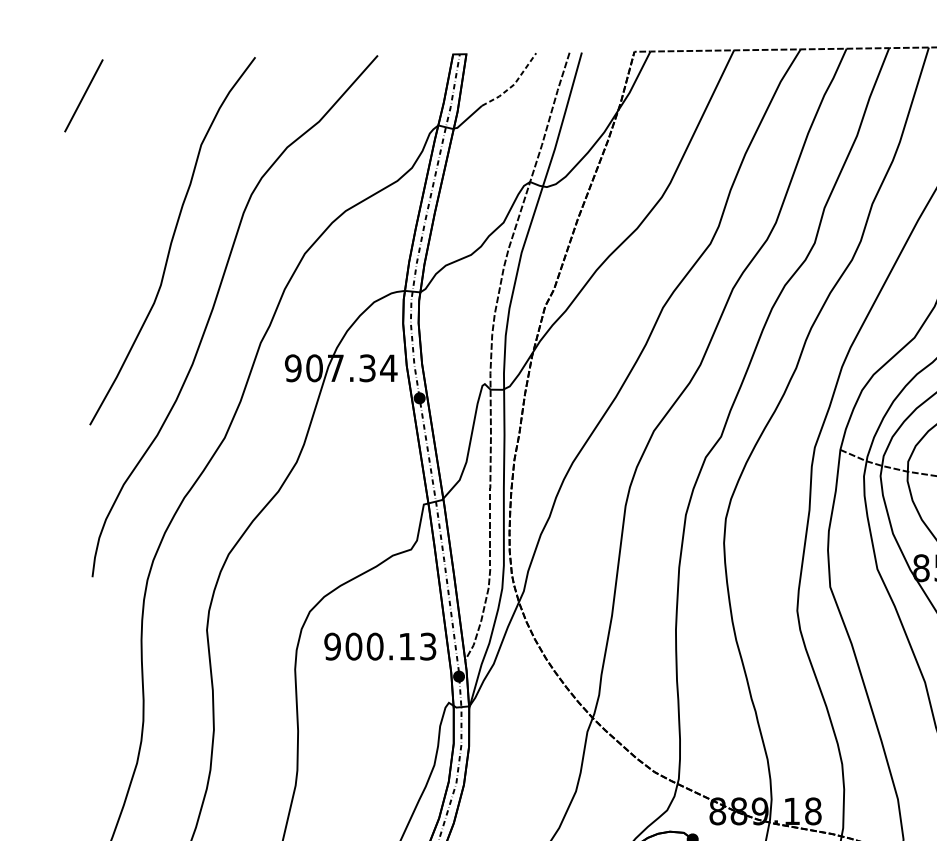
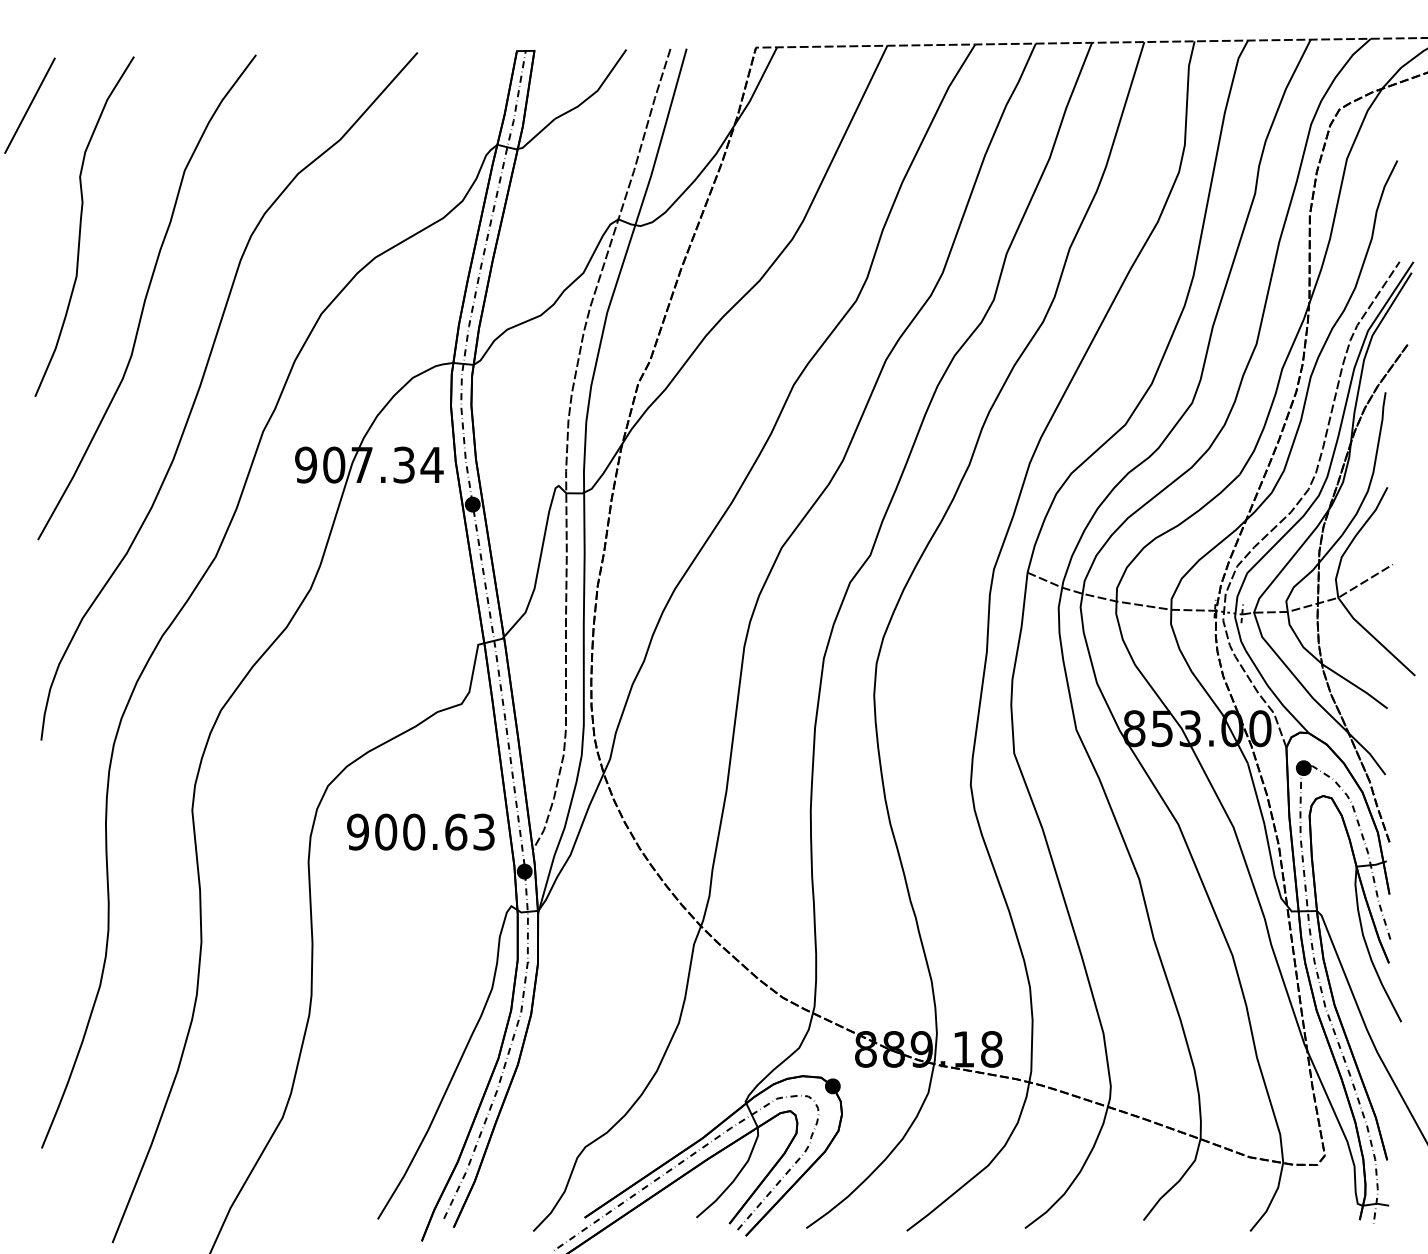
line: (514, 84) -> (597, 90), dashed -> solid
curve: (122, 187) -> (81, 226), added
text: (407, 646) -> (456, 831), 900.13 -> 900.63

